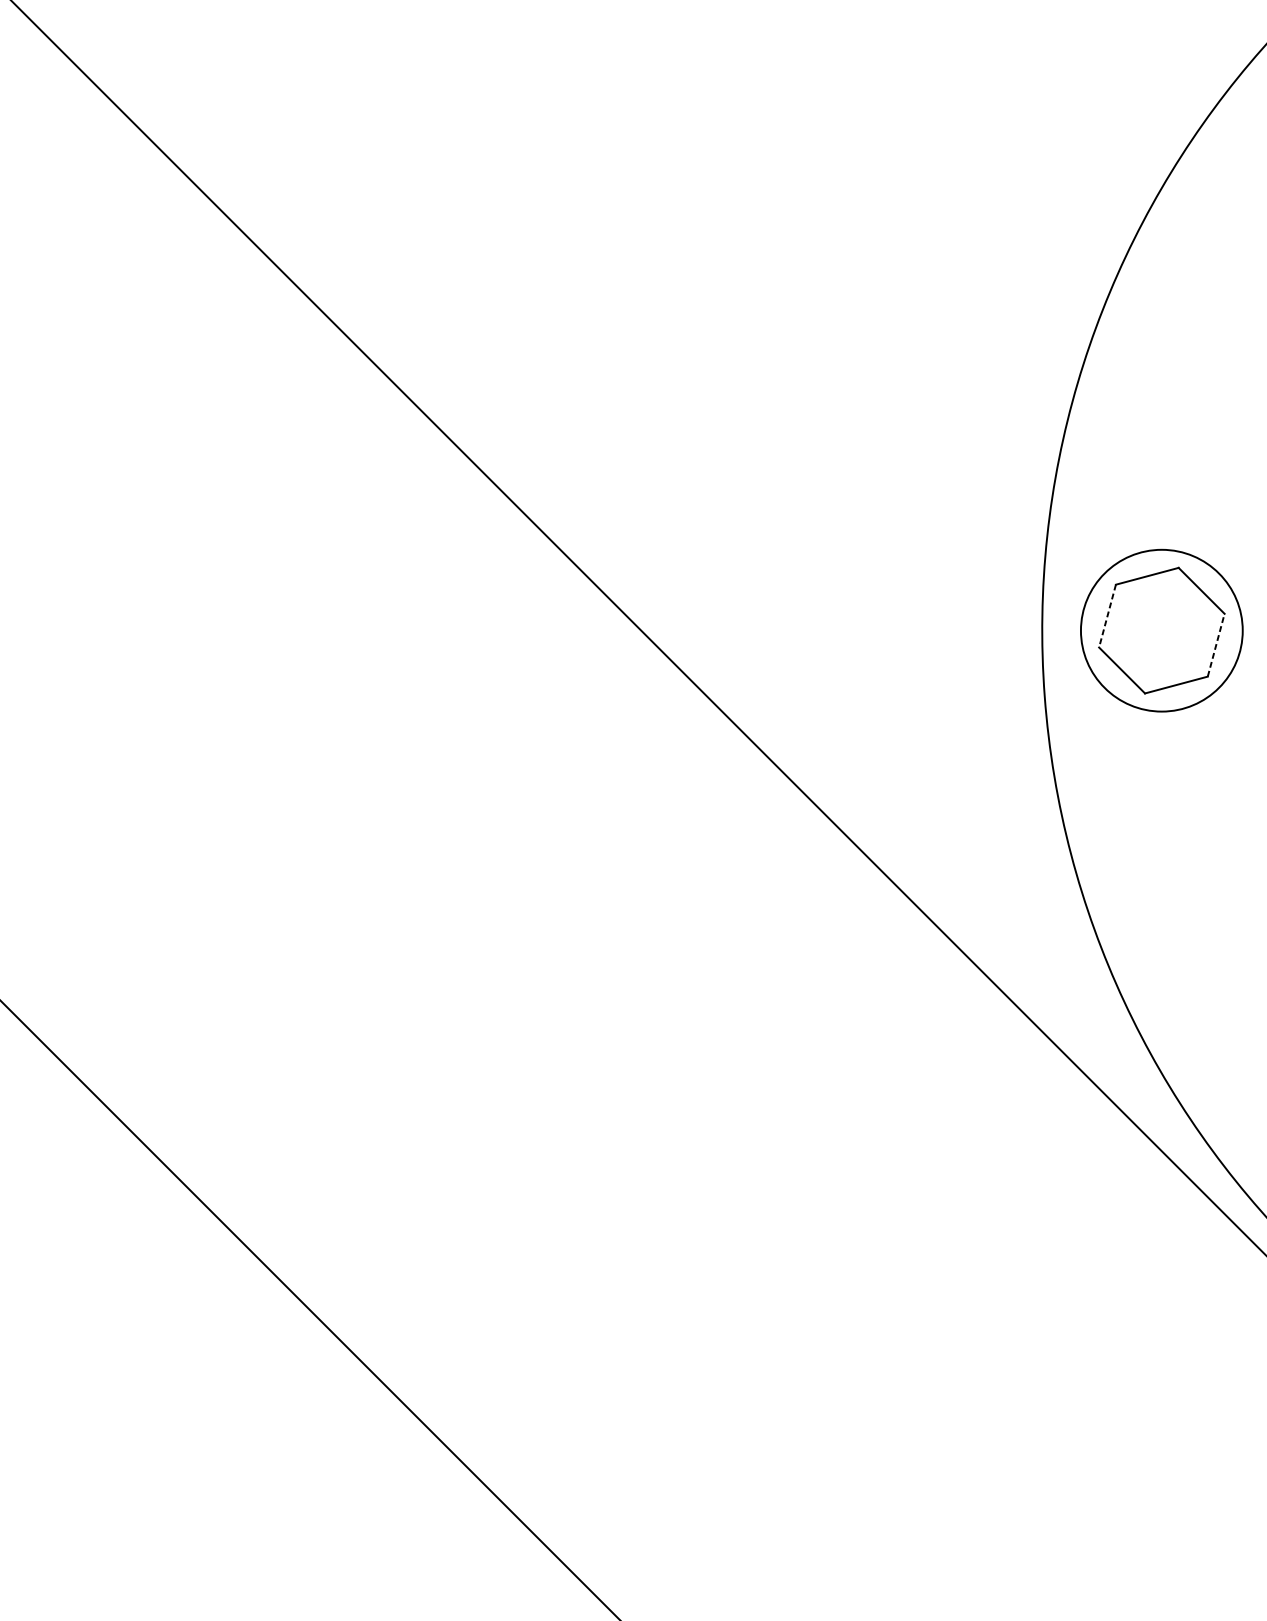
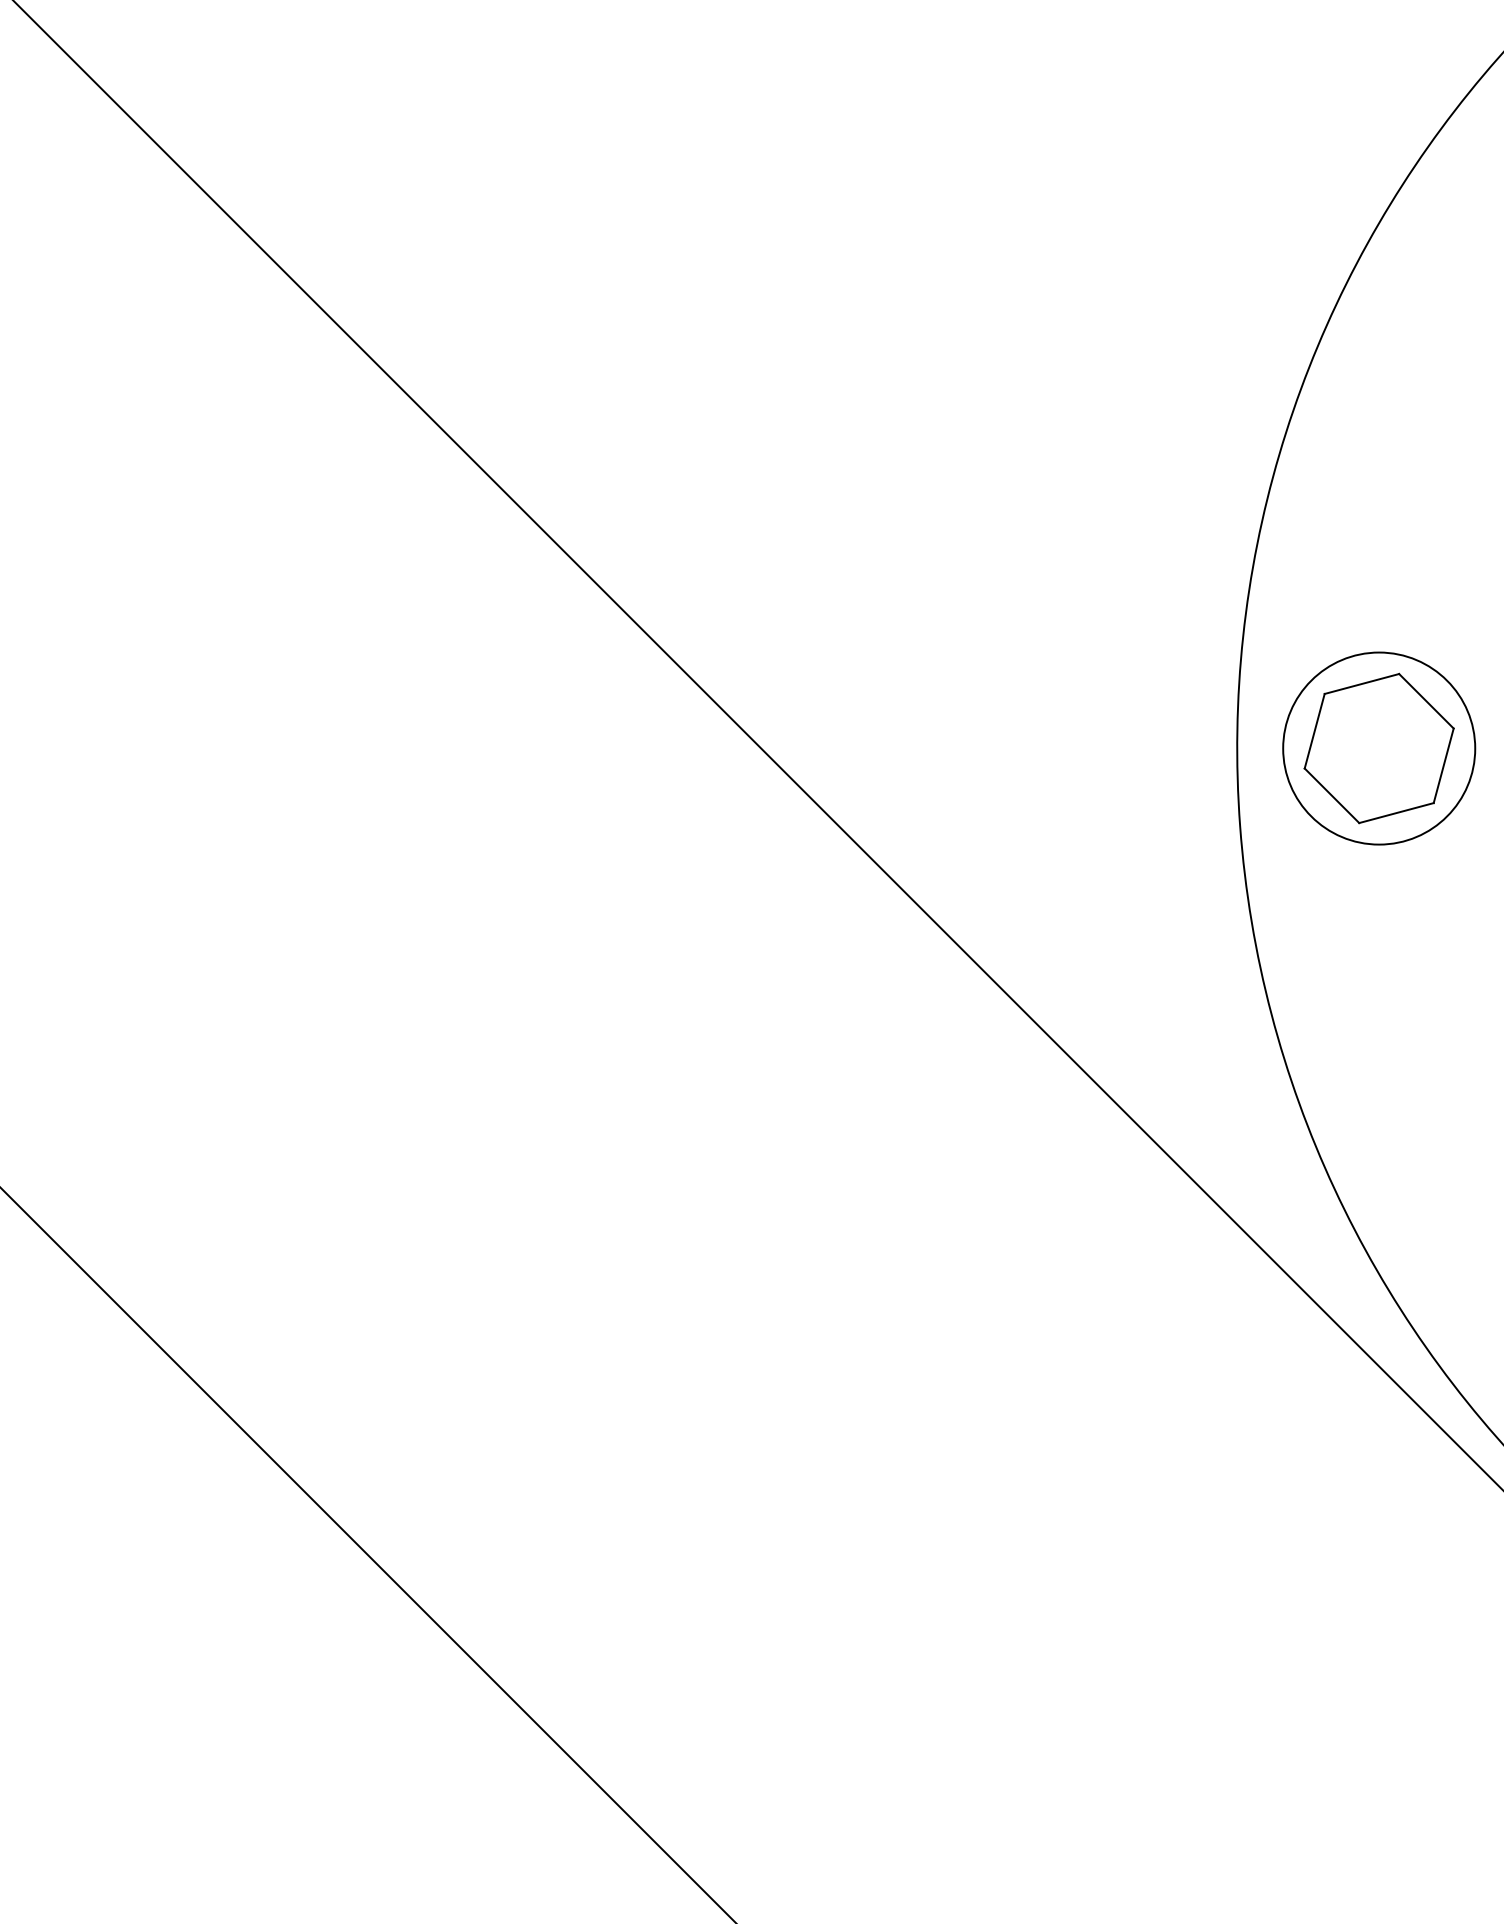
line: (1107, 616) -> (1314, 731), dashed -> solid
line: (1216, 644) -> (1443, 765), dashed -> solid

